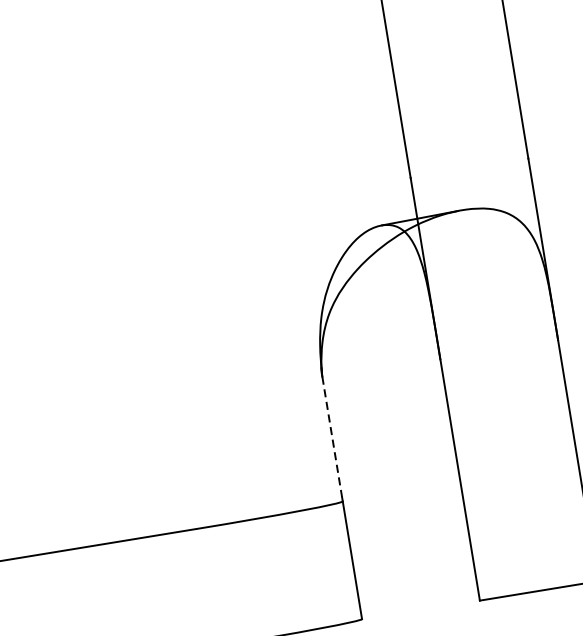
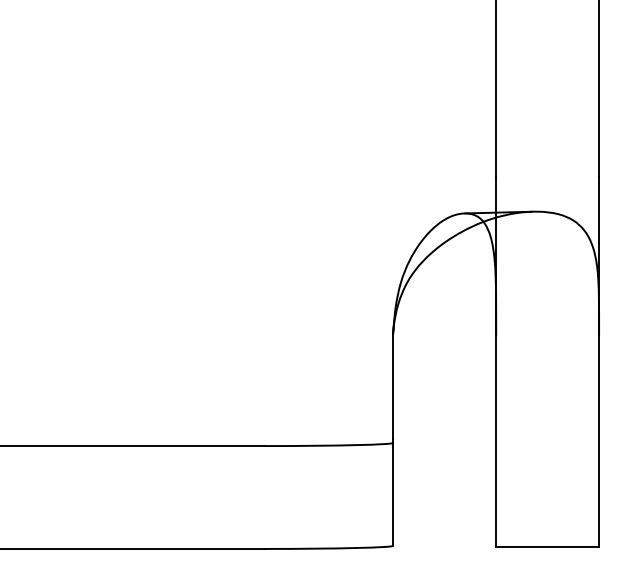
line: (332, 436) -> (393, 386), dashed -> solid

